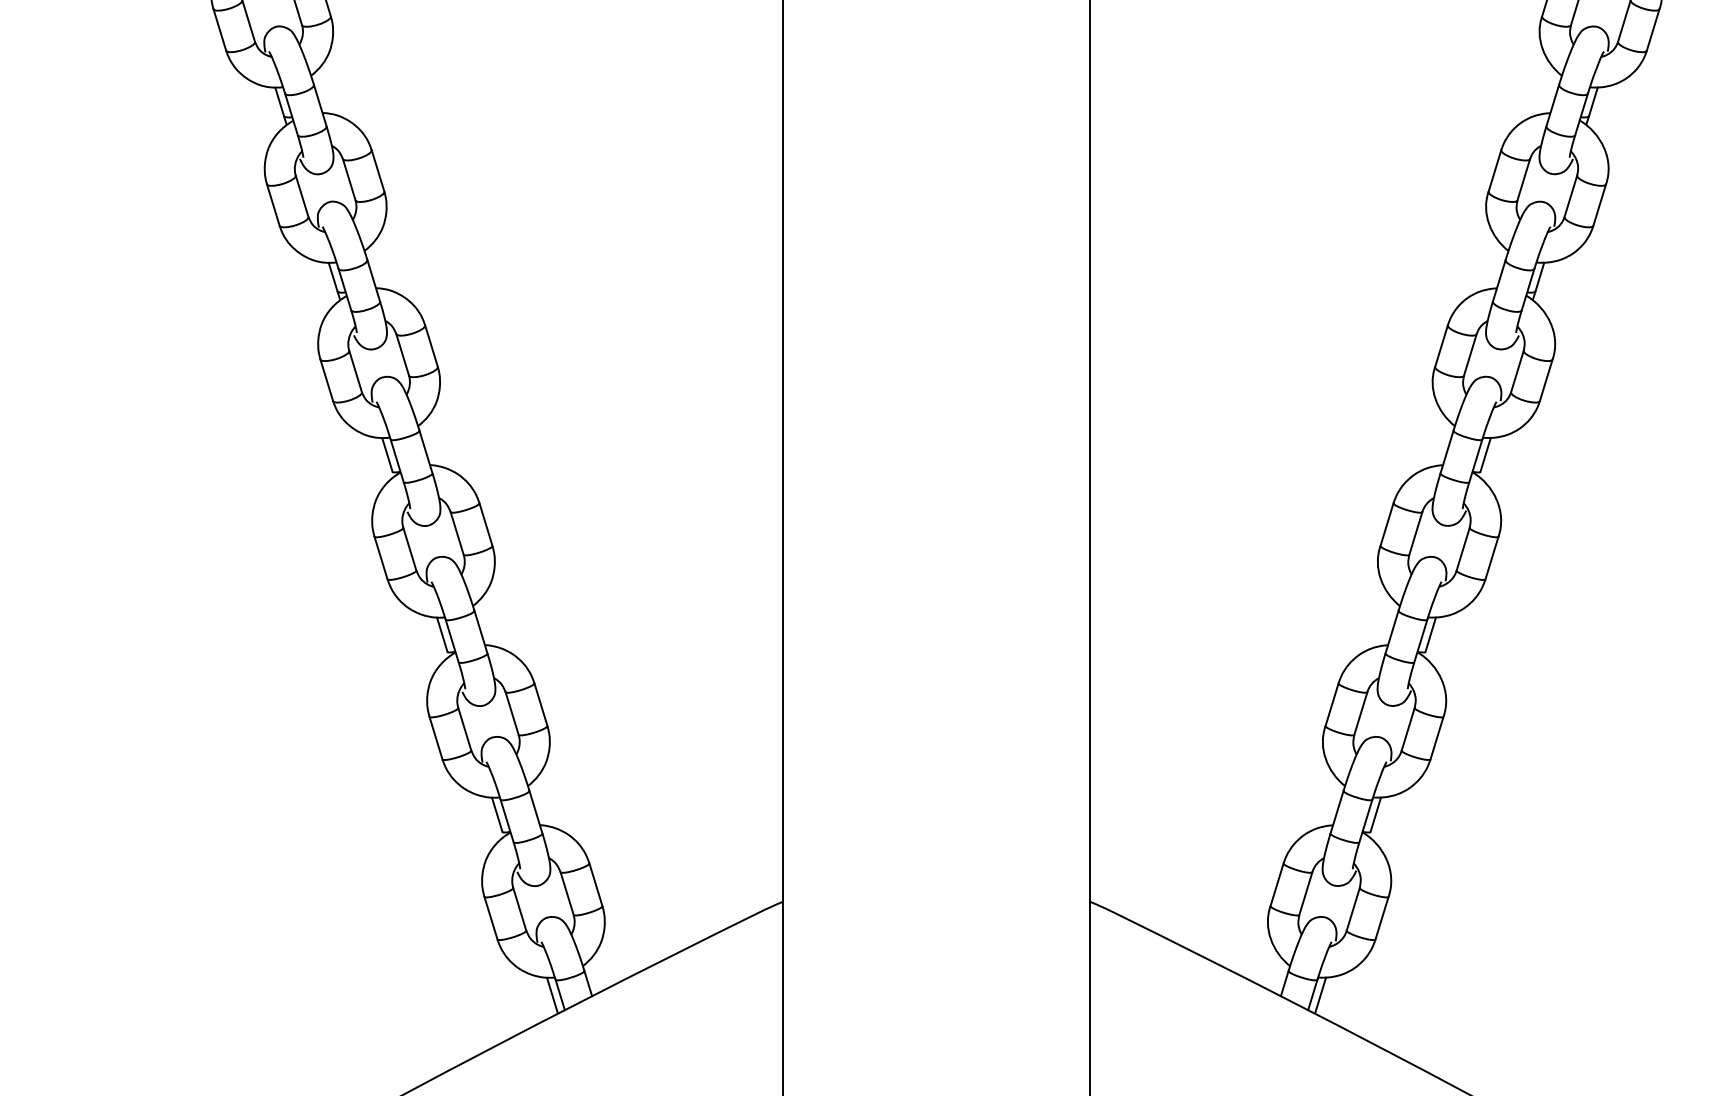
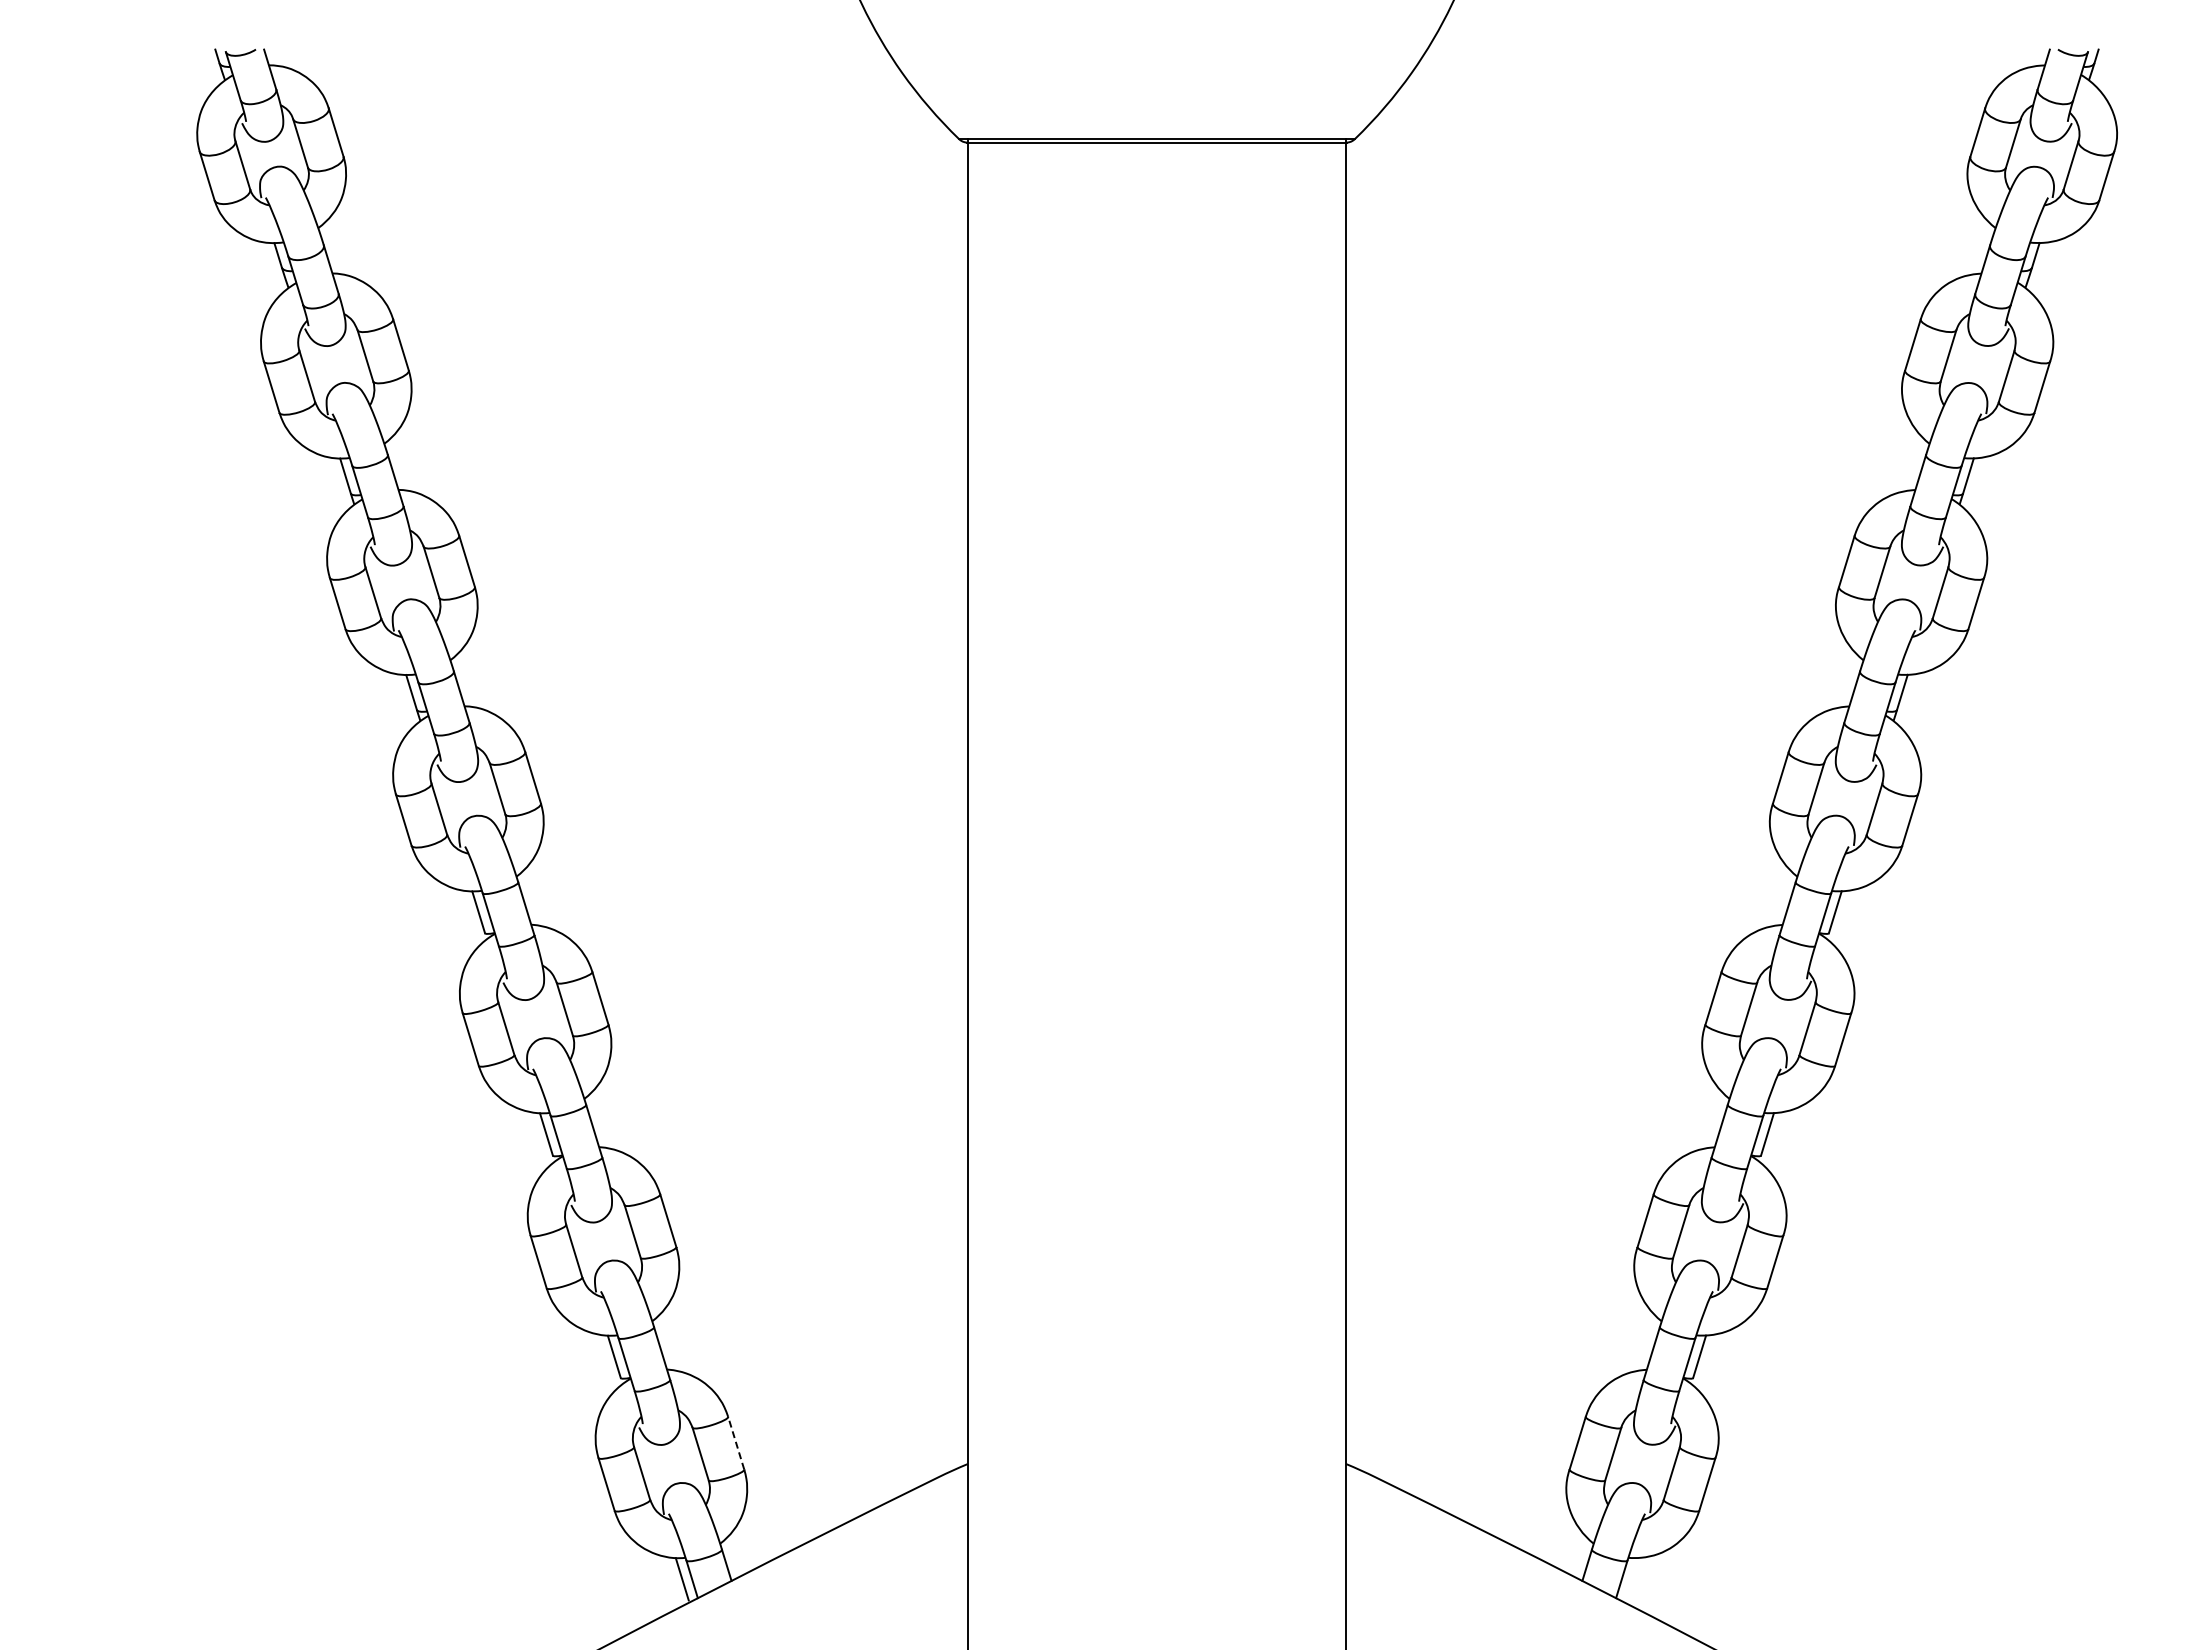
line: (596, 884) -> (736, 1443), solid -> dashed
line: (1320, 994) -> (1631, 1578), removed

